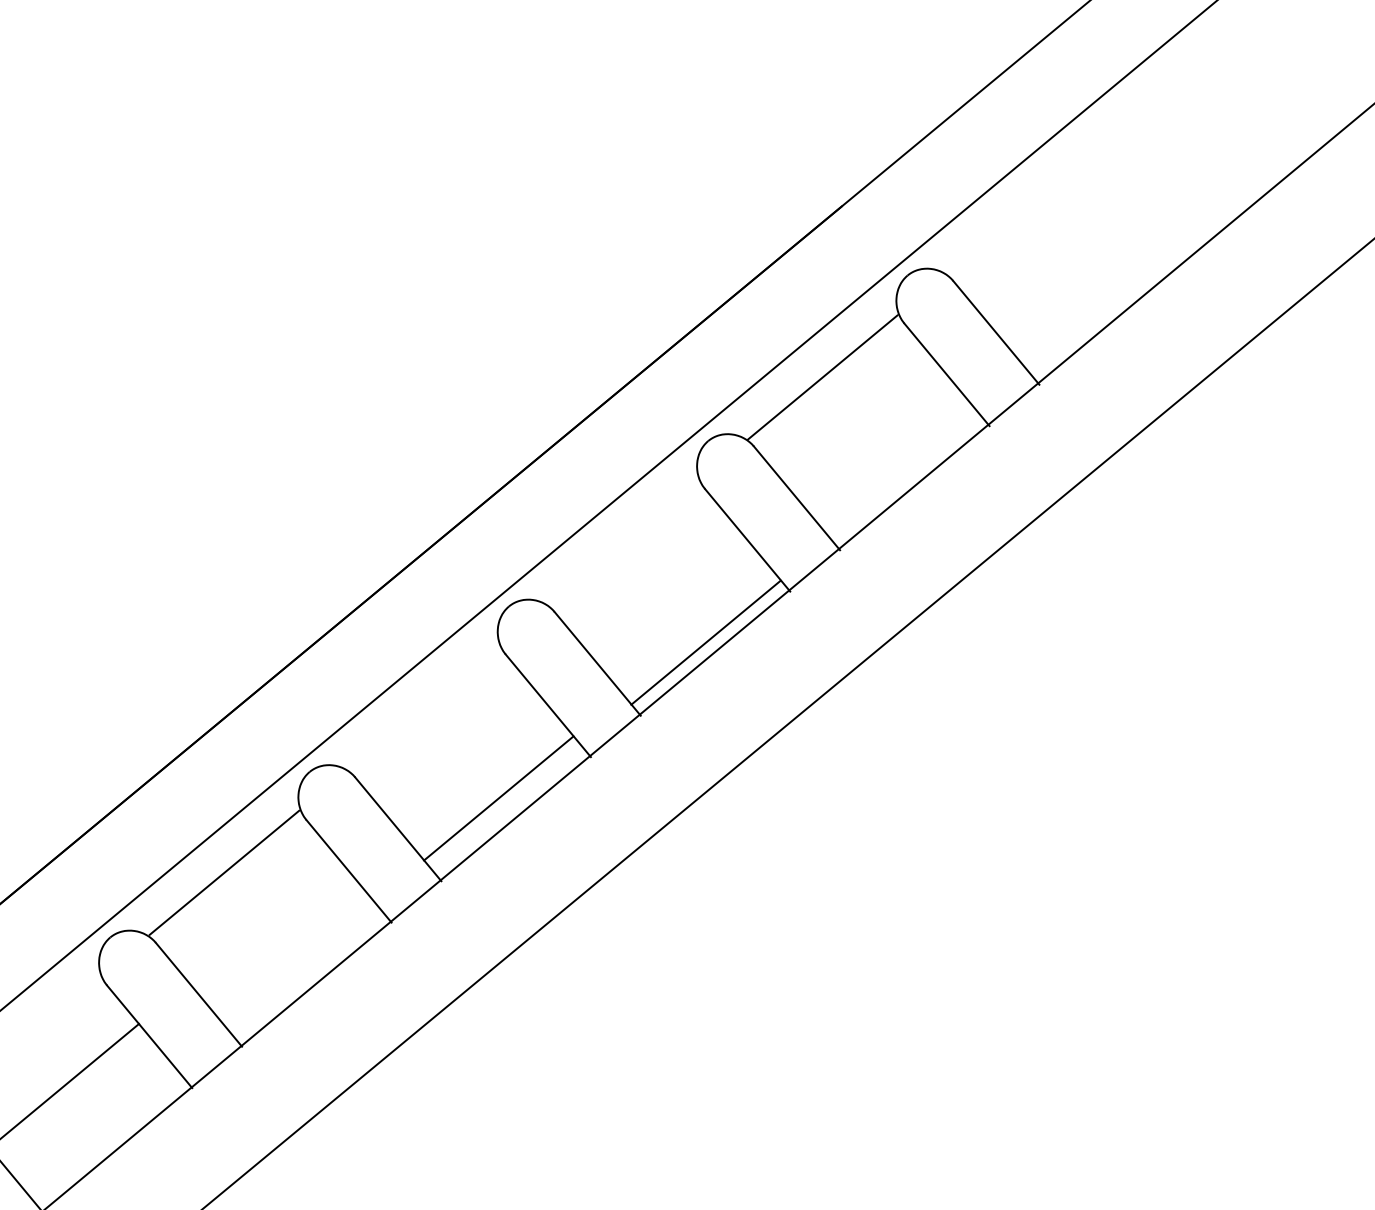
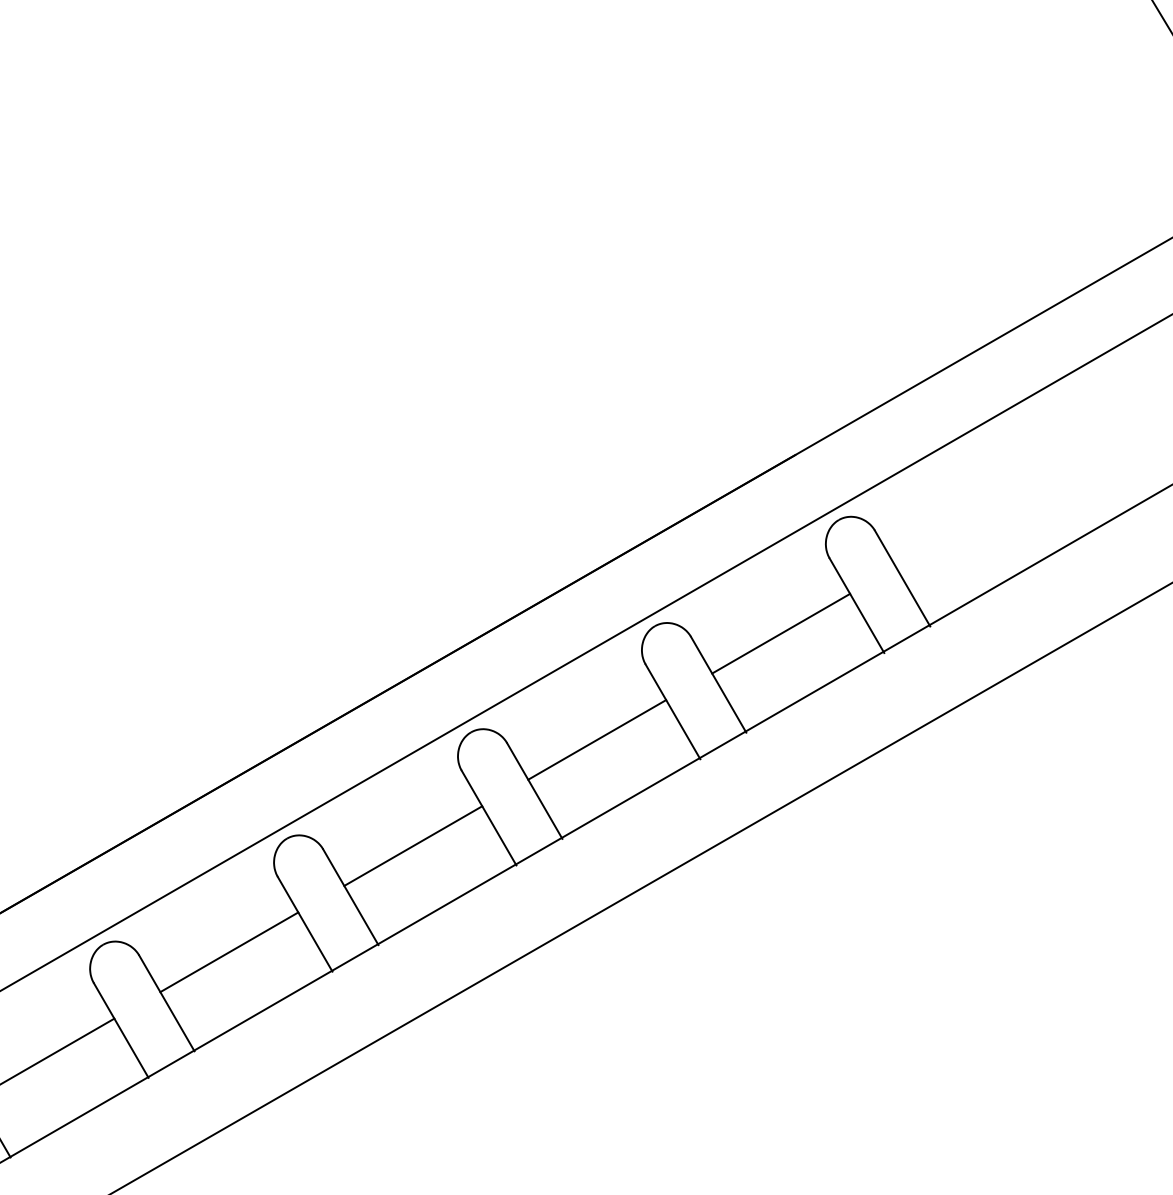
line: (823, 377) -> (781, 633), moved
line: (706, 642) -> (597, 739), moved
line: (498, 797) -> (413, 845), moved
line: (224, 872) -> (229, 952), moved

